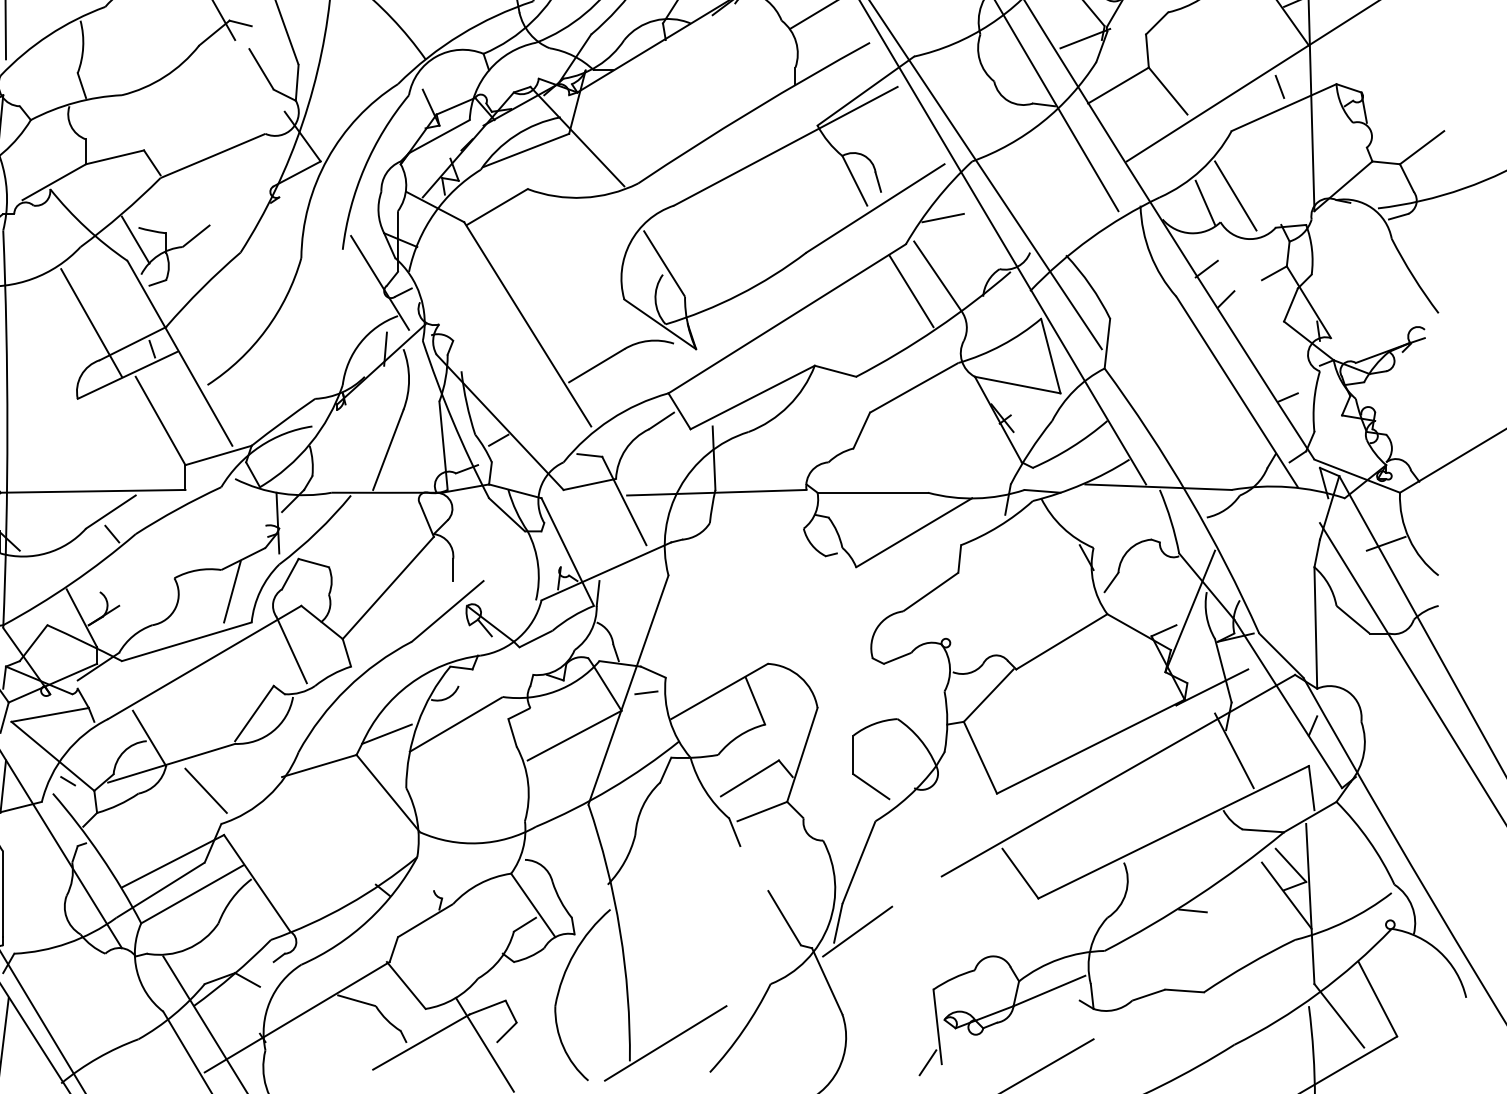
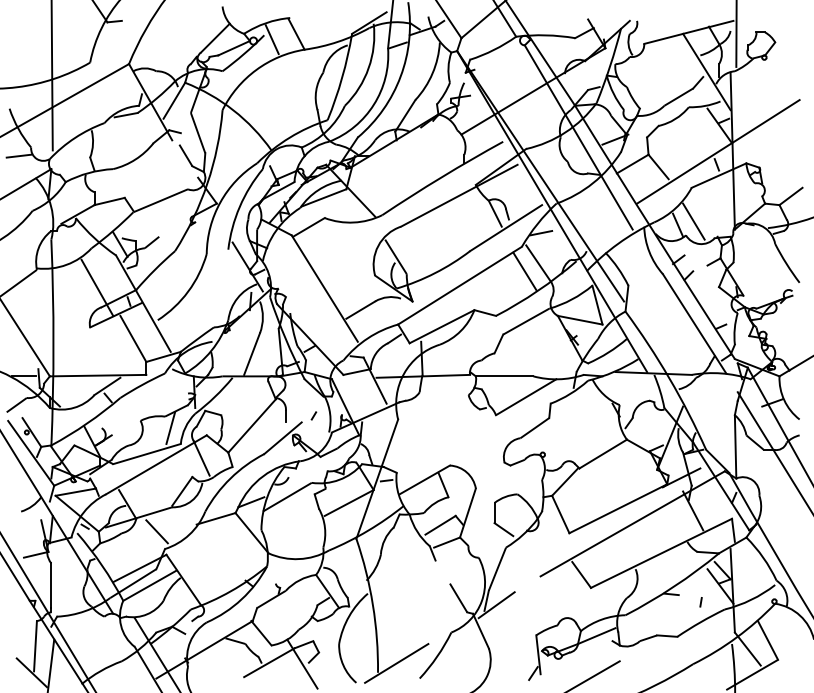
line: (506, 567) -> (313, 415), added
line: (1248, 926) -> (700, 602), added

